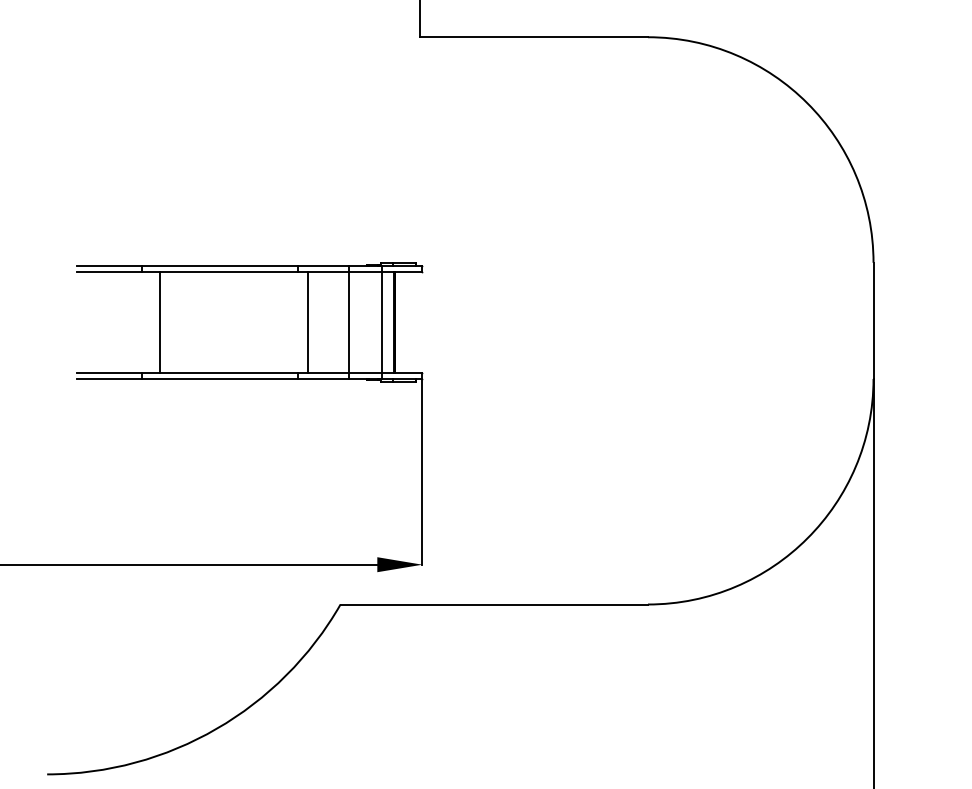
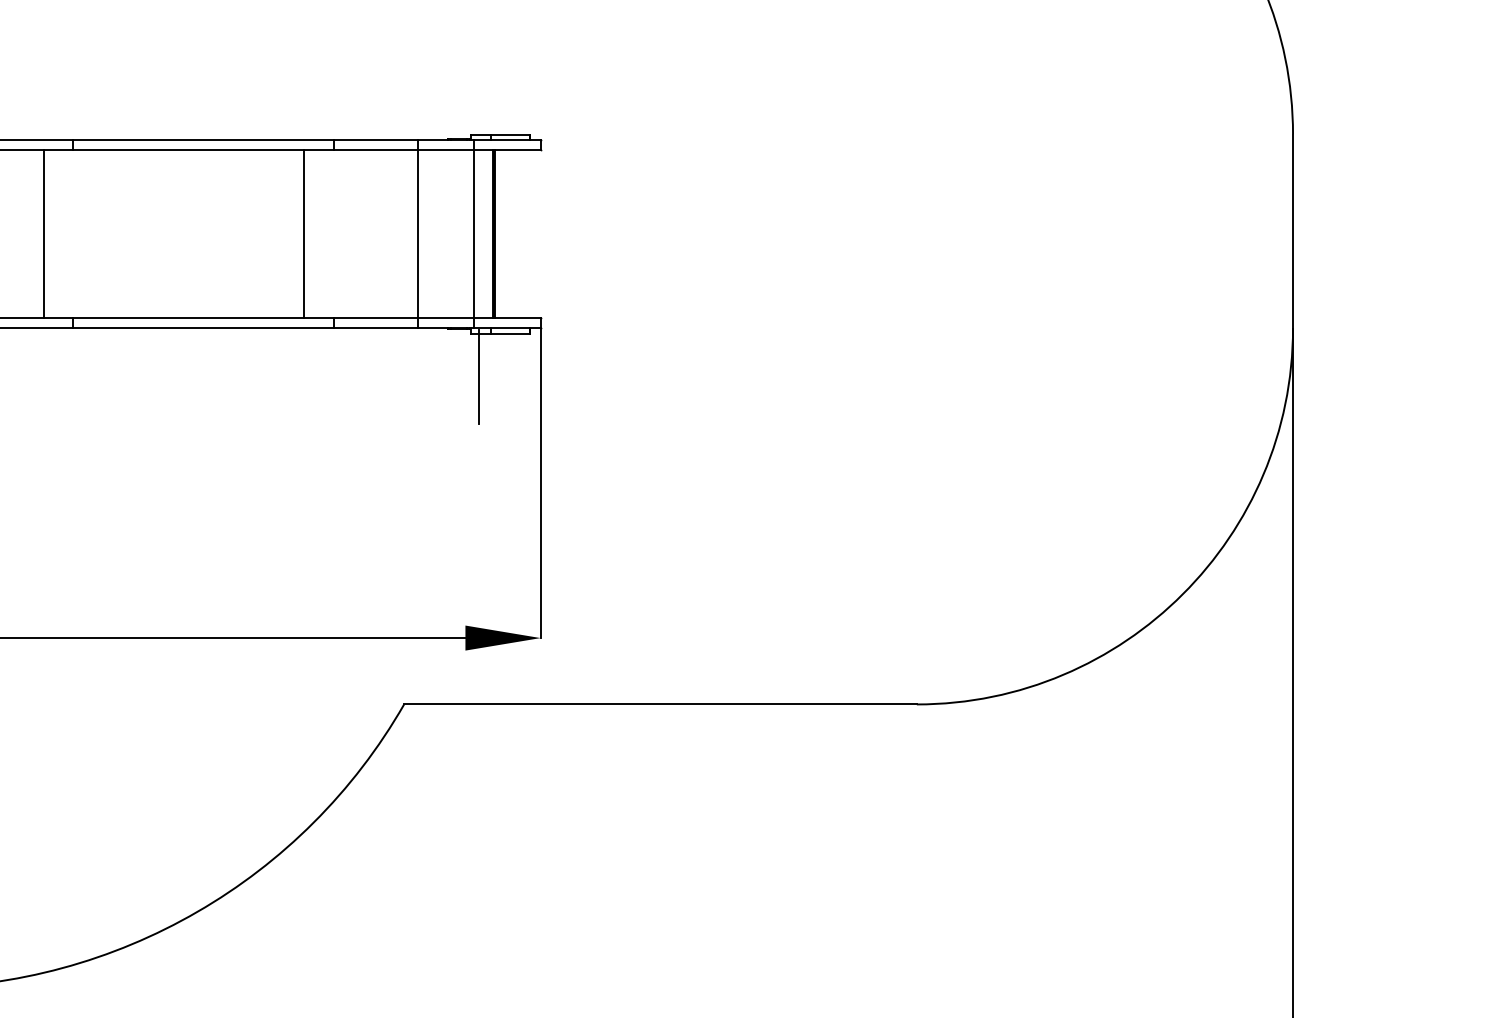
line: (159, 322) -> (43, 234), moved
line: (307, 322) -> (303, 234), moved
line: (385, 408) -> (479, 377), added

